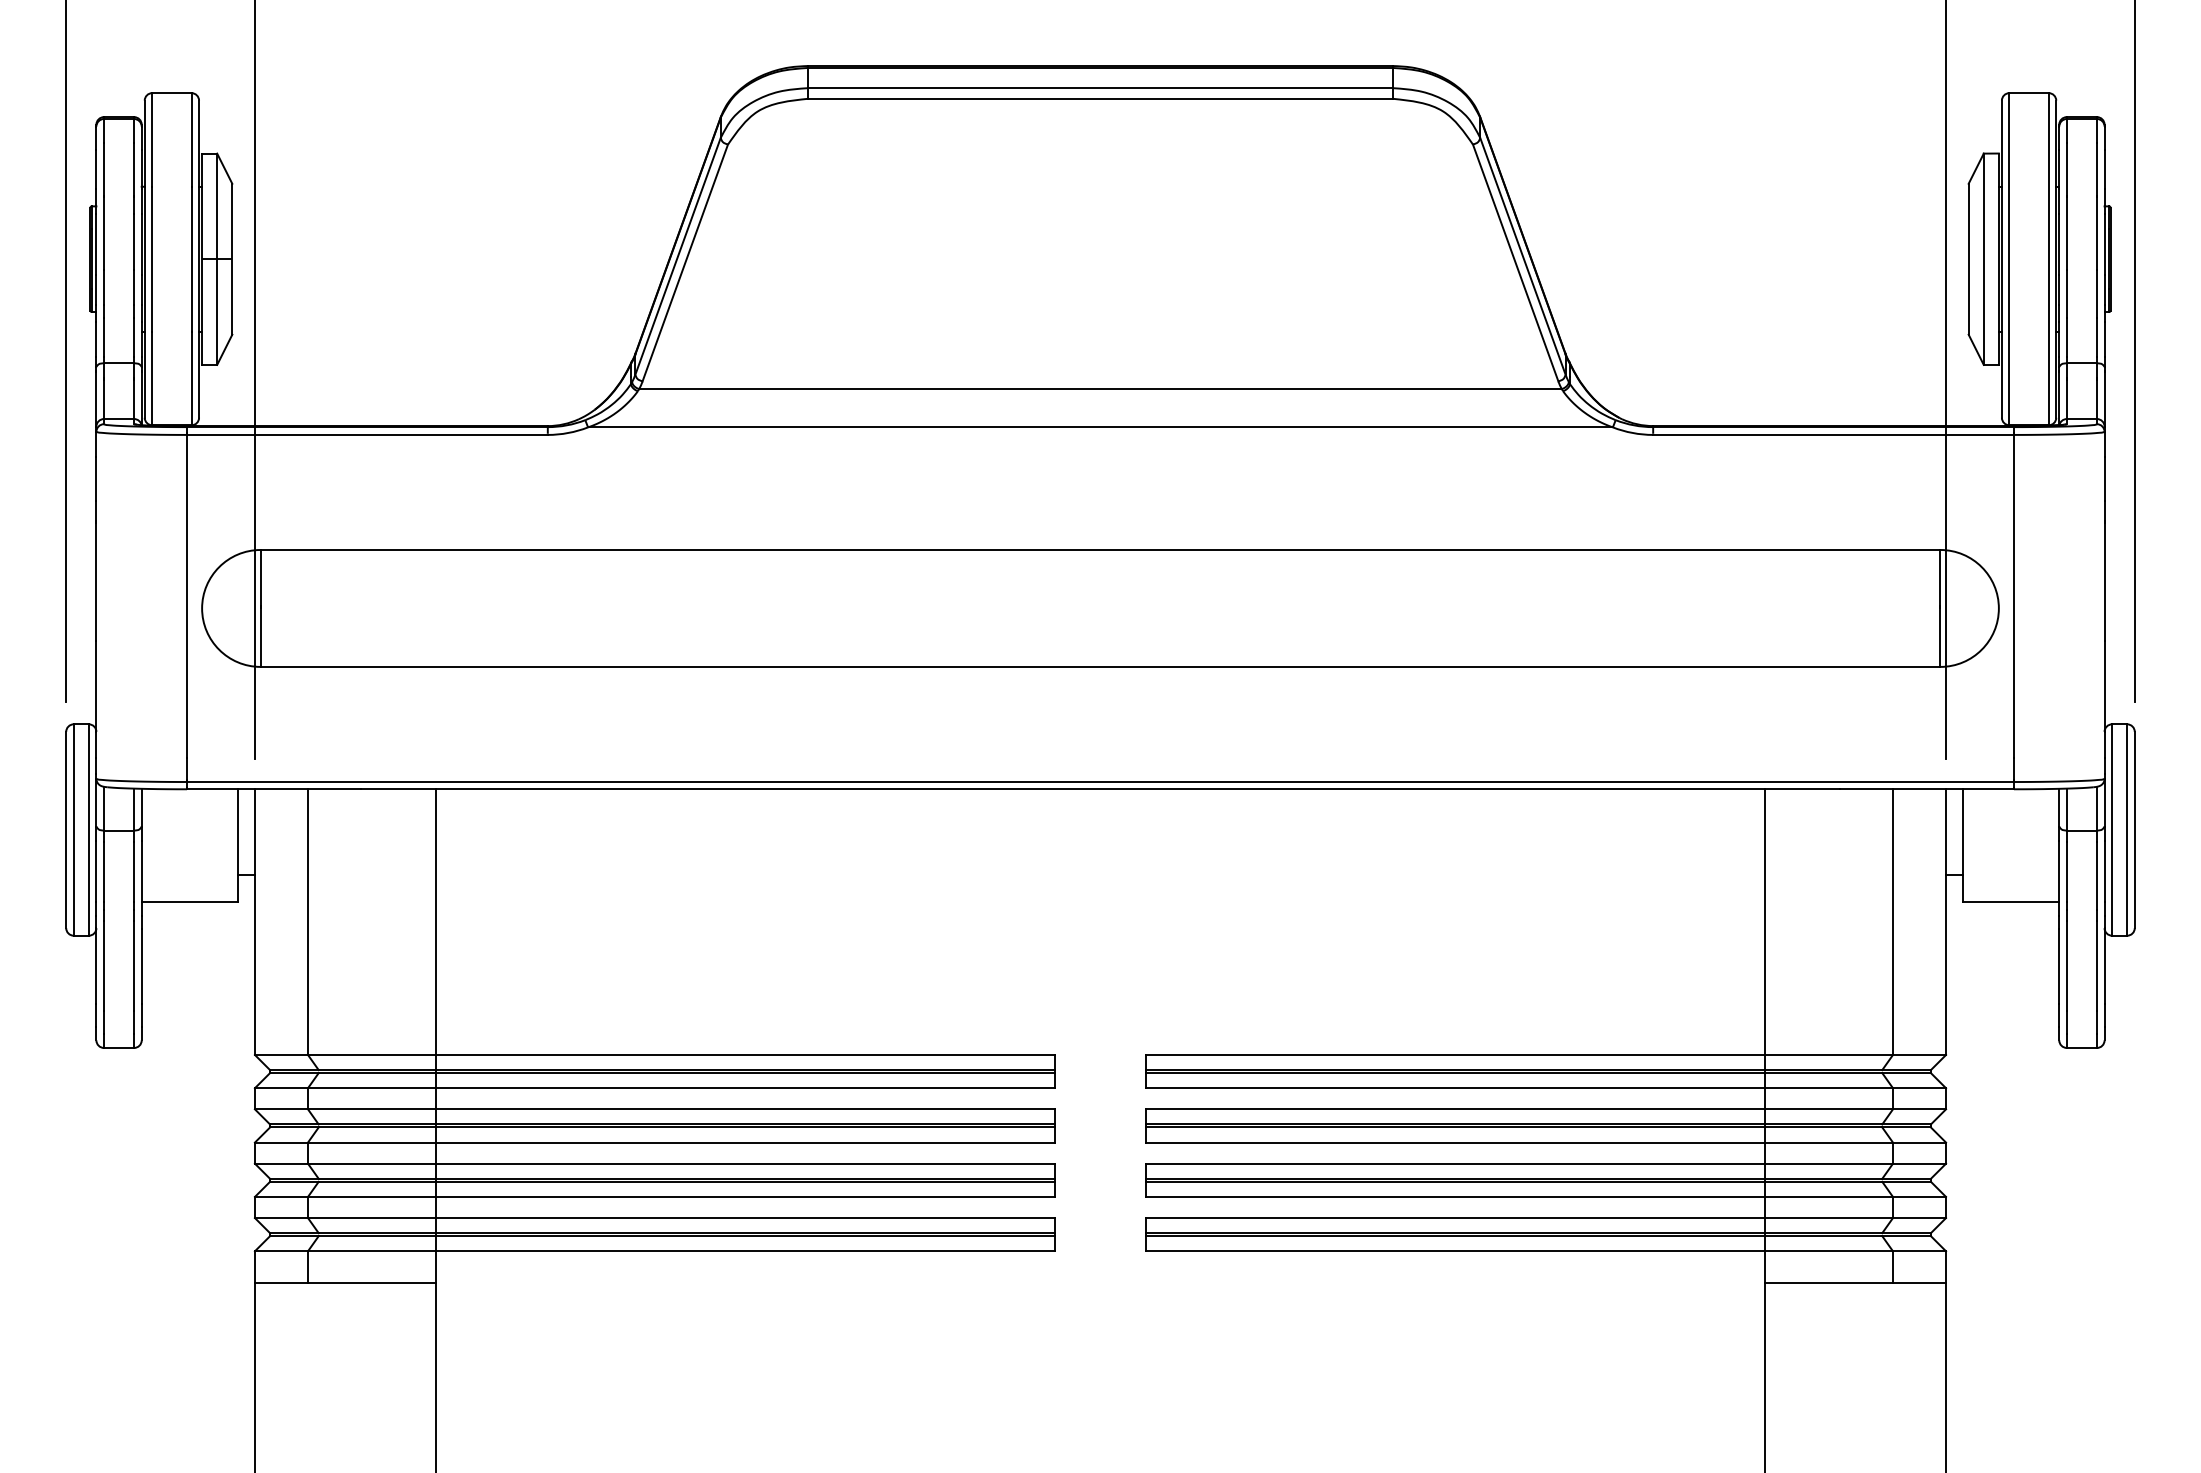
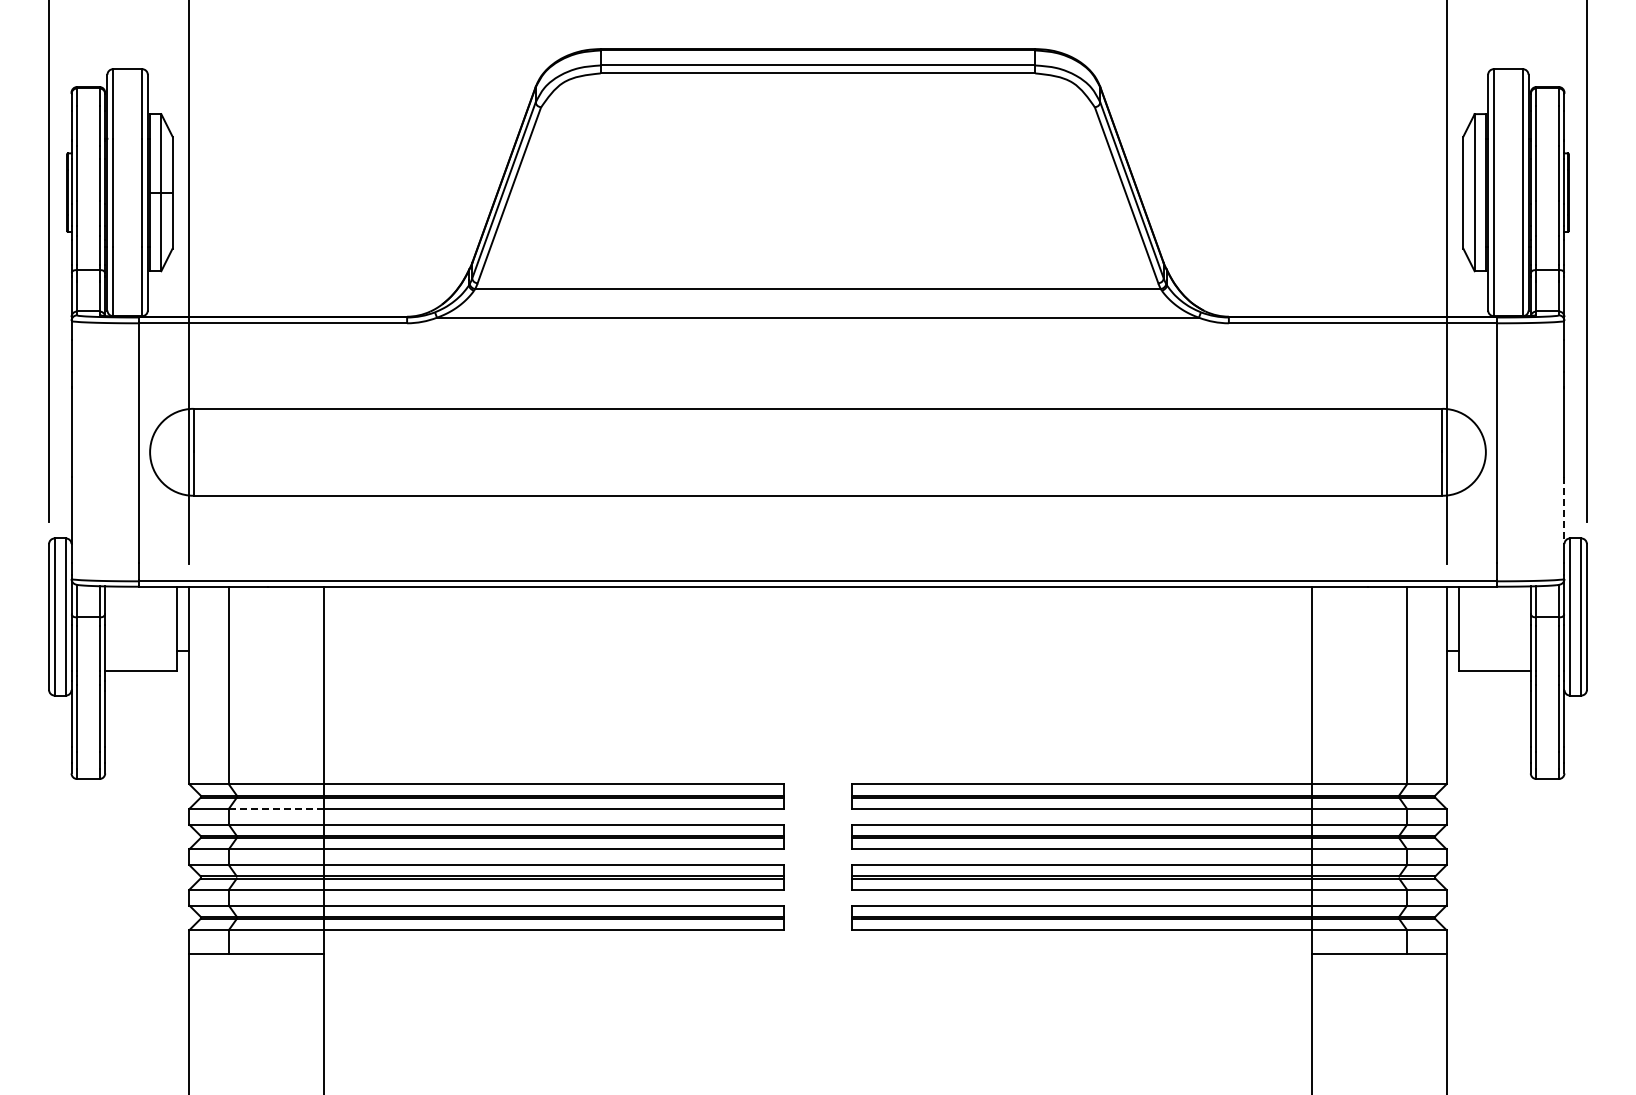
line: (2104, 686) -> (1564, 510), solid -> dashed
line: (372, 1087) -> (276, 808), solid -> dashed

